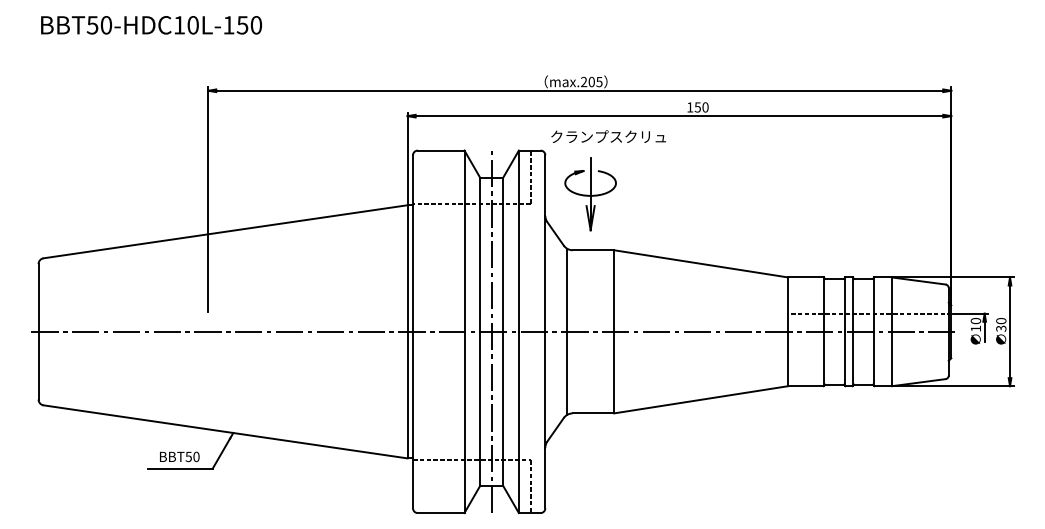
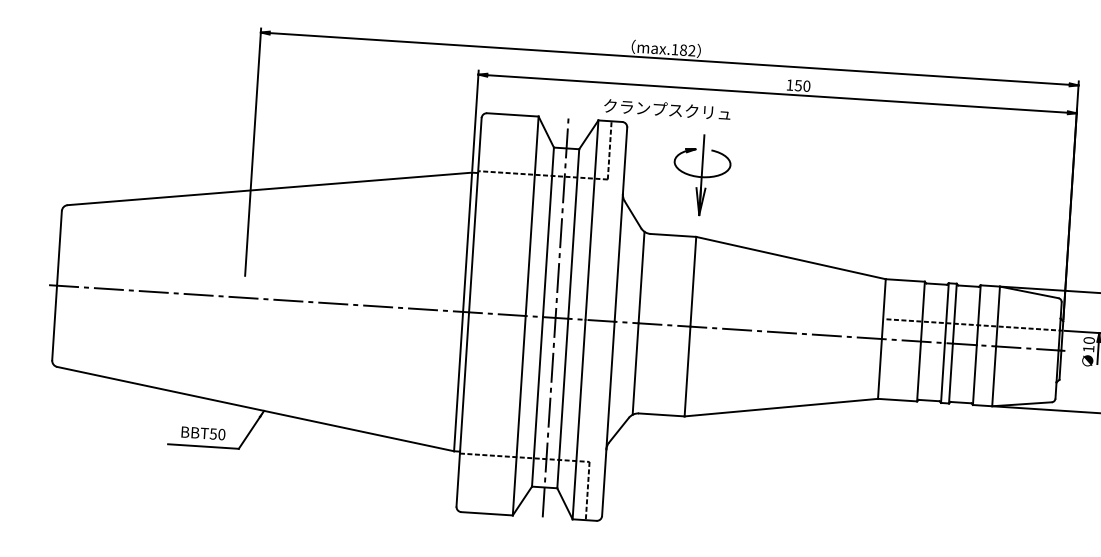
text: (591, 81) -> (683, 49), max.205 -> max.182
text: (608, 136) -> (667, 109), moved
part: (590, 194) -> (701, 175), moved

